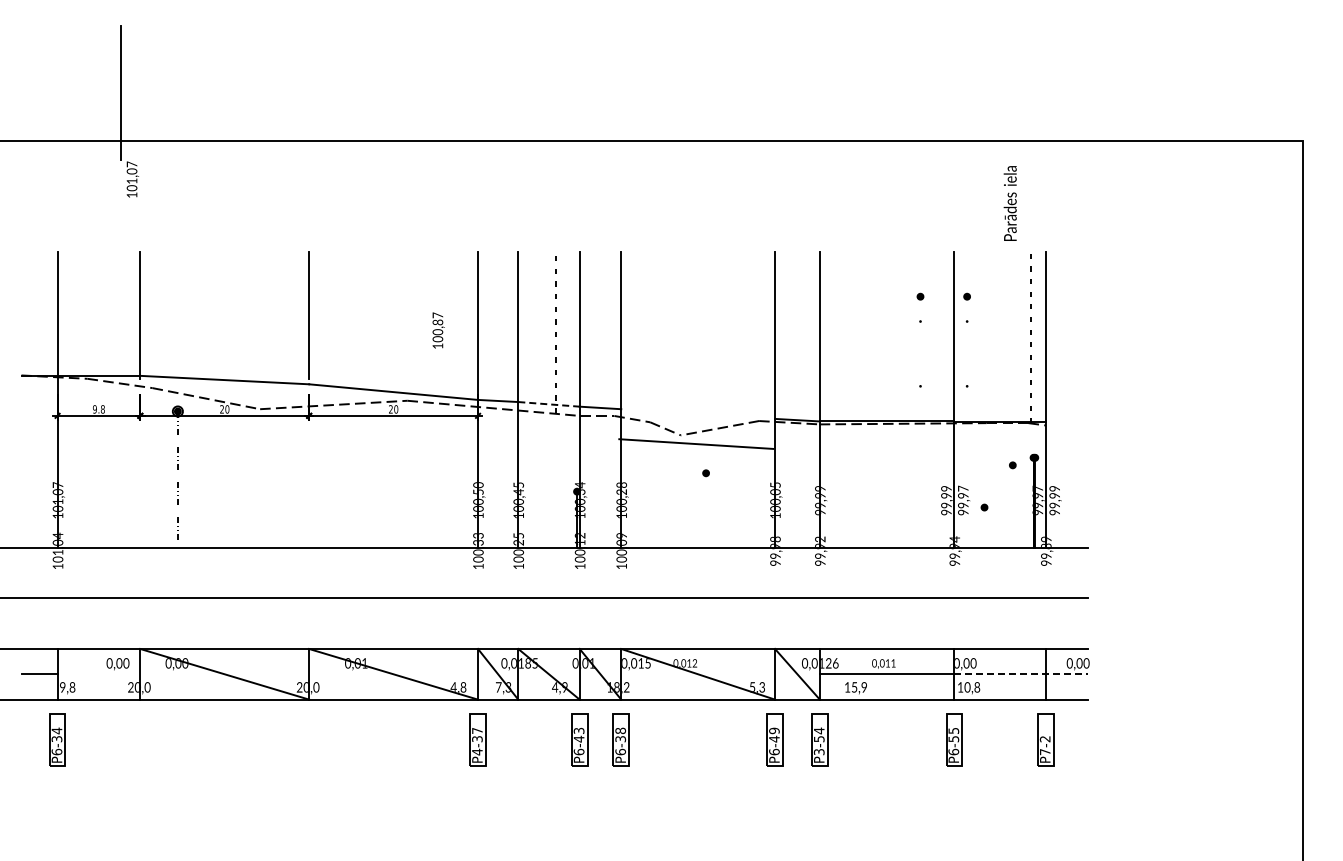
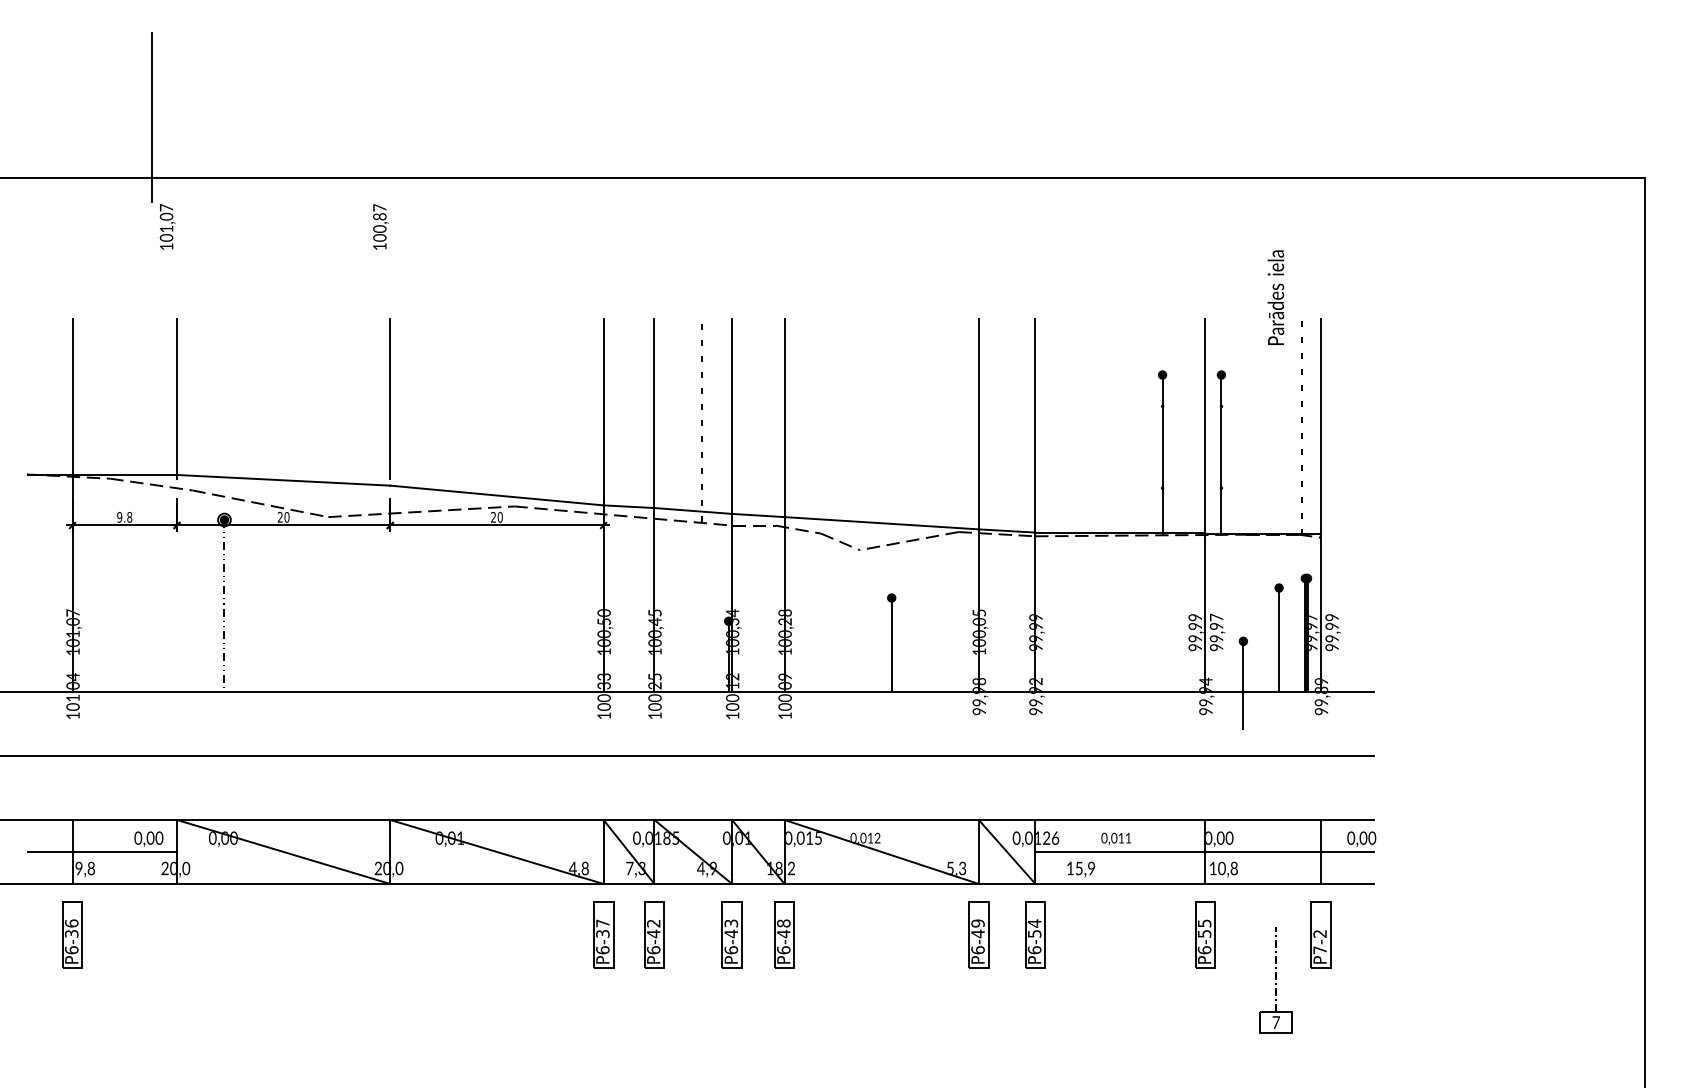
text: (1009, 203) -> (1274, 297), moved
text: (438, 330) -> (380, 226), moved
line: (920, 359) -> (1162, 454), added
line: (967, 359) -> (1221, 454), added
line: (549, 404) -> (693, 511), dashed -> solid
line: (696, 443) -> (882, 522), moved
line: (1012, 506) -> (1278, 640), added
line: (706, 510) -> (892, 645), added
line: (984, 541) -> (1243, 684), added
line: (98, 674) -> (124, 852), added
line: (1021, 674) -> (1290, 852), dashed -> solid
text: (56, 730) -> (71, 922), P6-34 -> P6-36
text: (620, 738) -> (783, 933), P6-38 -> P6-48
part: (517, 739) -> (653, 934), added
text: (477, 751) -> (602, 949), P4-37 -> P6-37
text: (818, 751) -> (1033, 949), P3-54 -> P6-54
part: (1010, 775) -> (1276, 979), added

